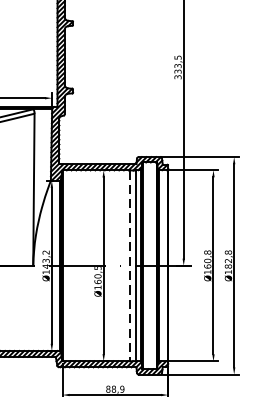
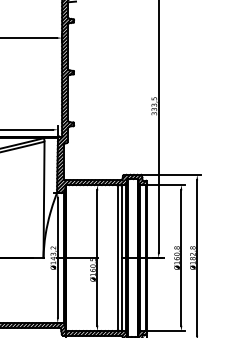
line: (129, 266) -> (117, 258), dashed -> solid

